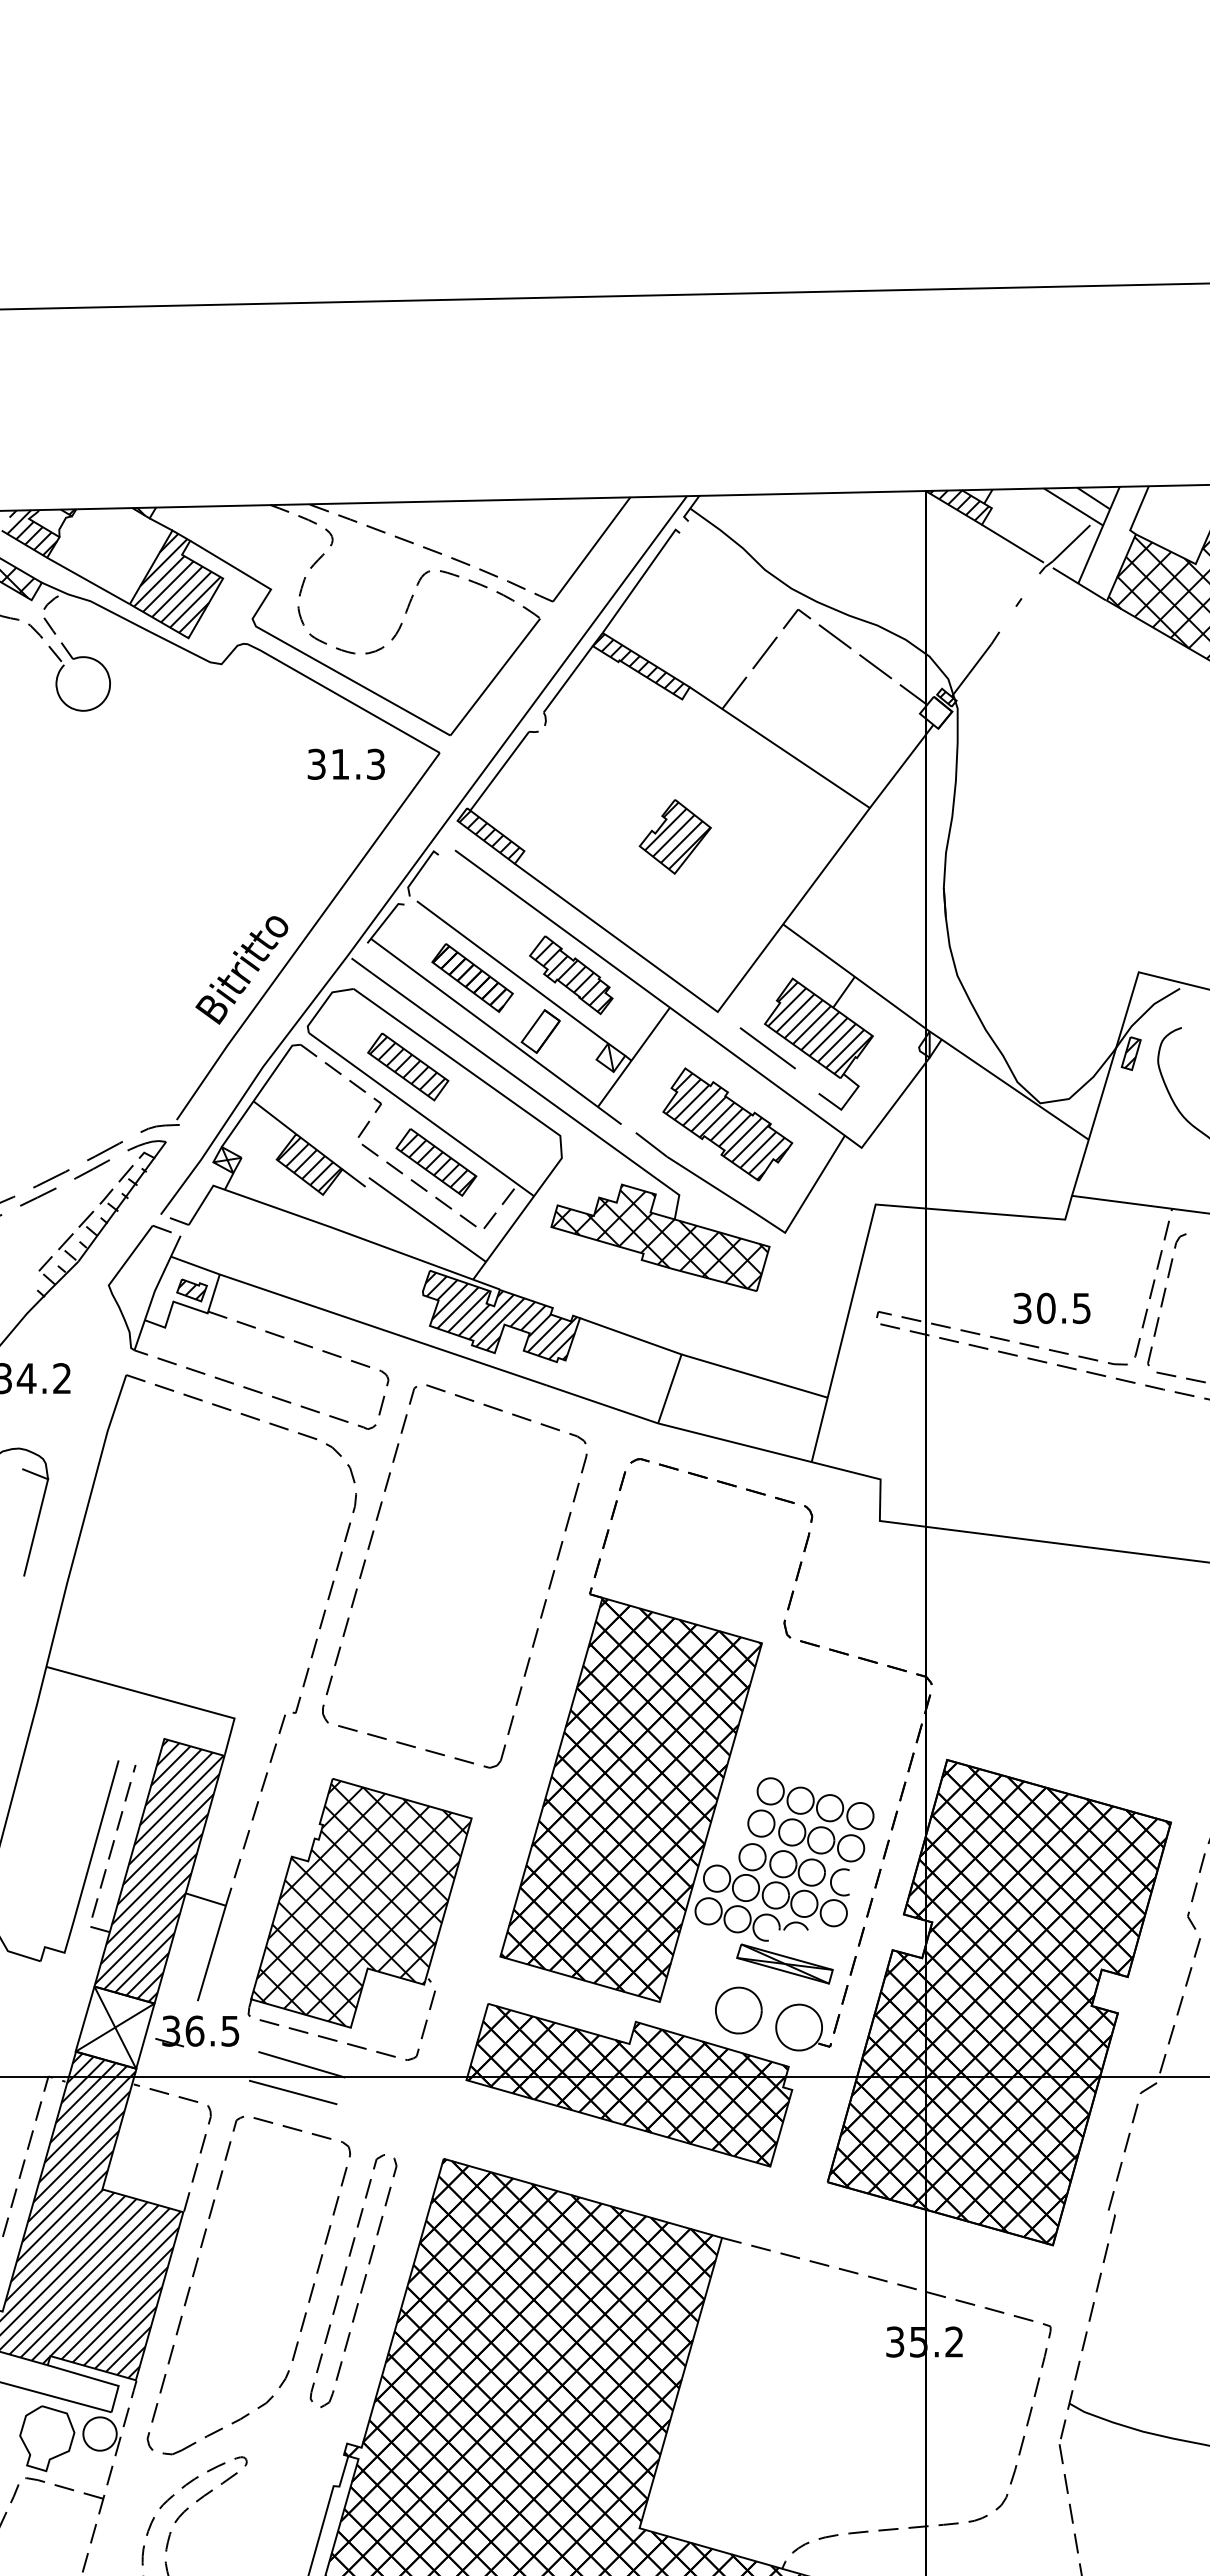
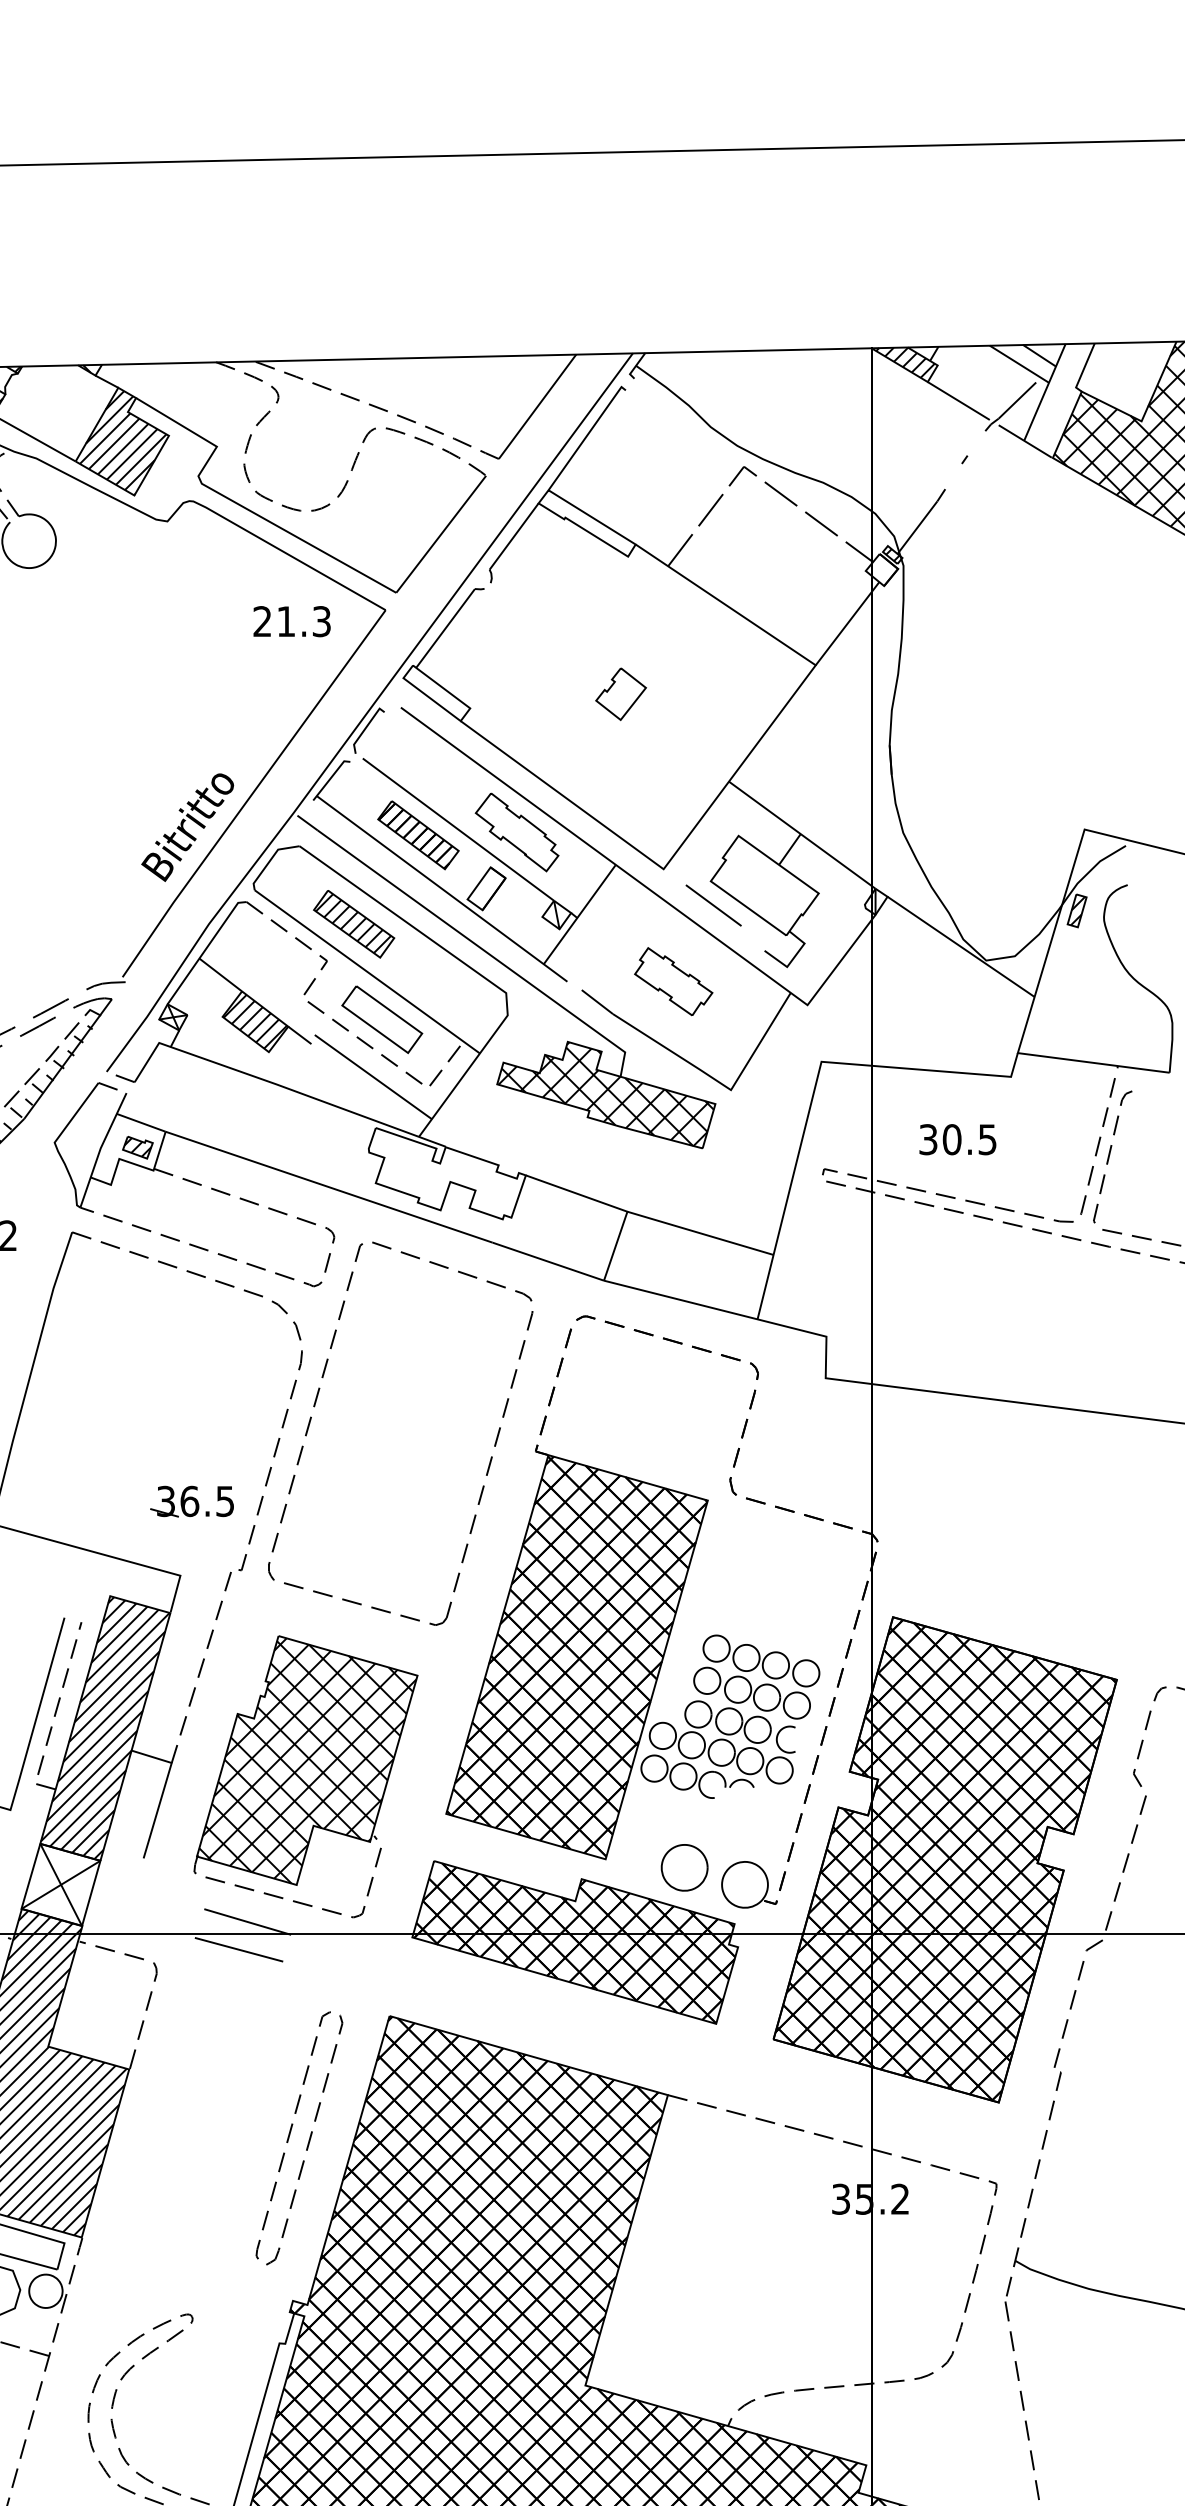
hatch: (637, 666) -> (583, 523), removed
text: (316, 764) -> (262, 621), 31.3 -> 21.3
hatch: (489, 834) -> (435, 691), removed
part: (674, 836) -> (620, 693), size x0.7
hatch: (573, 976) -> (519, 833), removed
hatch: (820, 1027) -> (766, 884), removed
part: (727, 1124) -> (673, 981), size x0.6
hatch: (437, 1163) -> (383, 1020), removed
text: (1051, 1307) -> (957, 1138), moved
hatch: (501, 1315) -> (447, 1172), removed
part: (784, 1963) -> (730, 1820), removed
part: (197, 2031) -> (192, 1501), moved
part: (196, 2268) -> (142, 2125), removed

